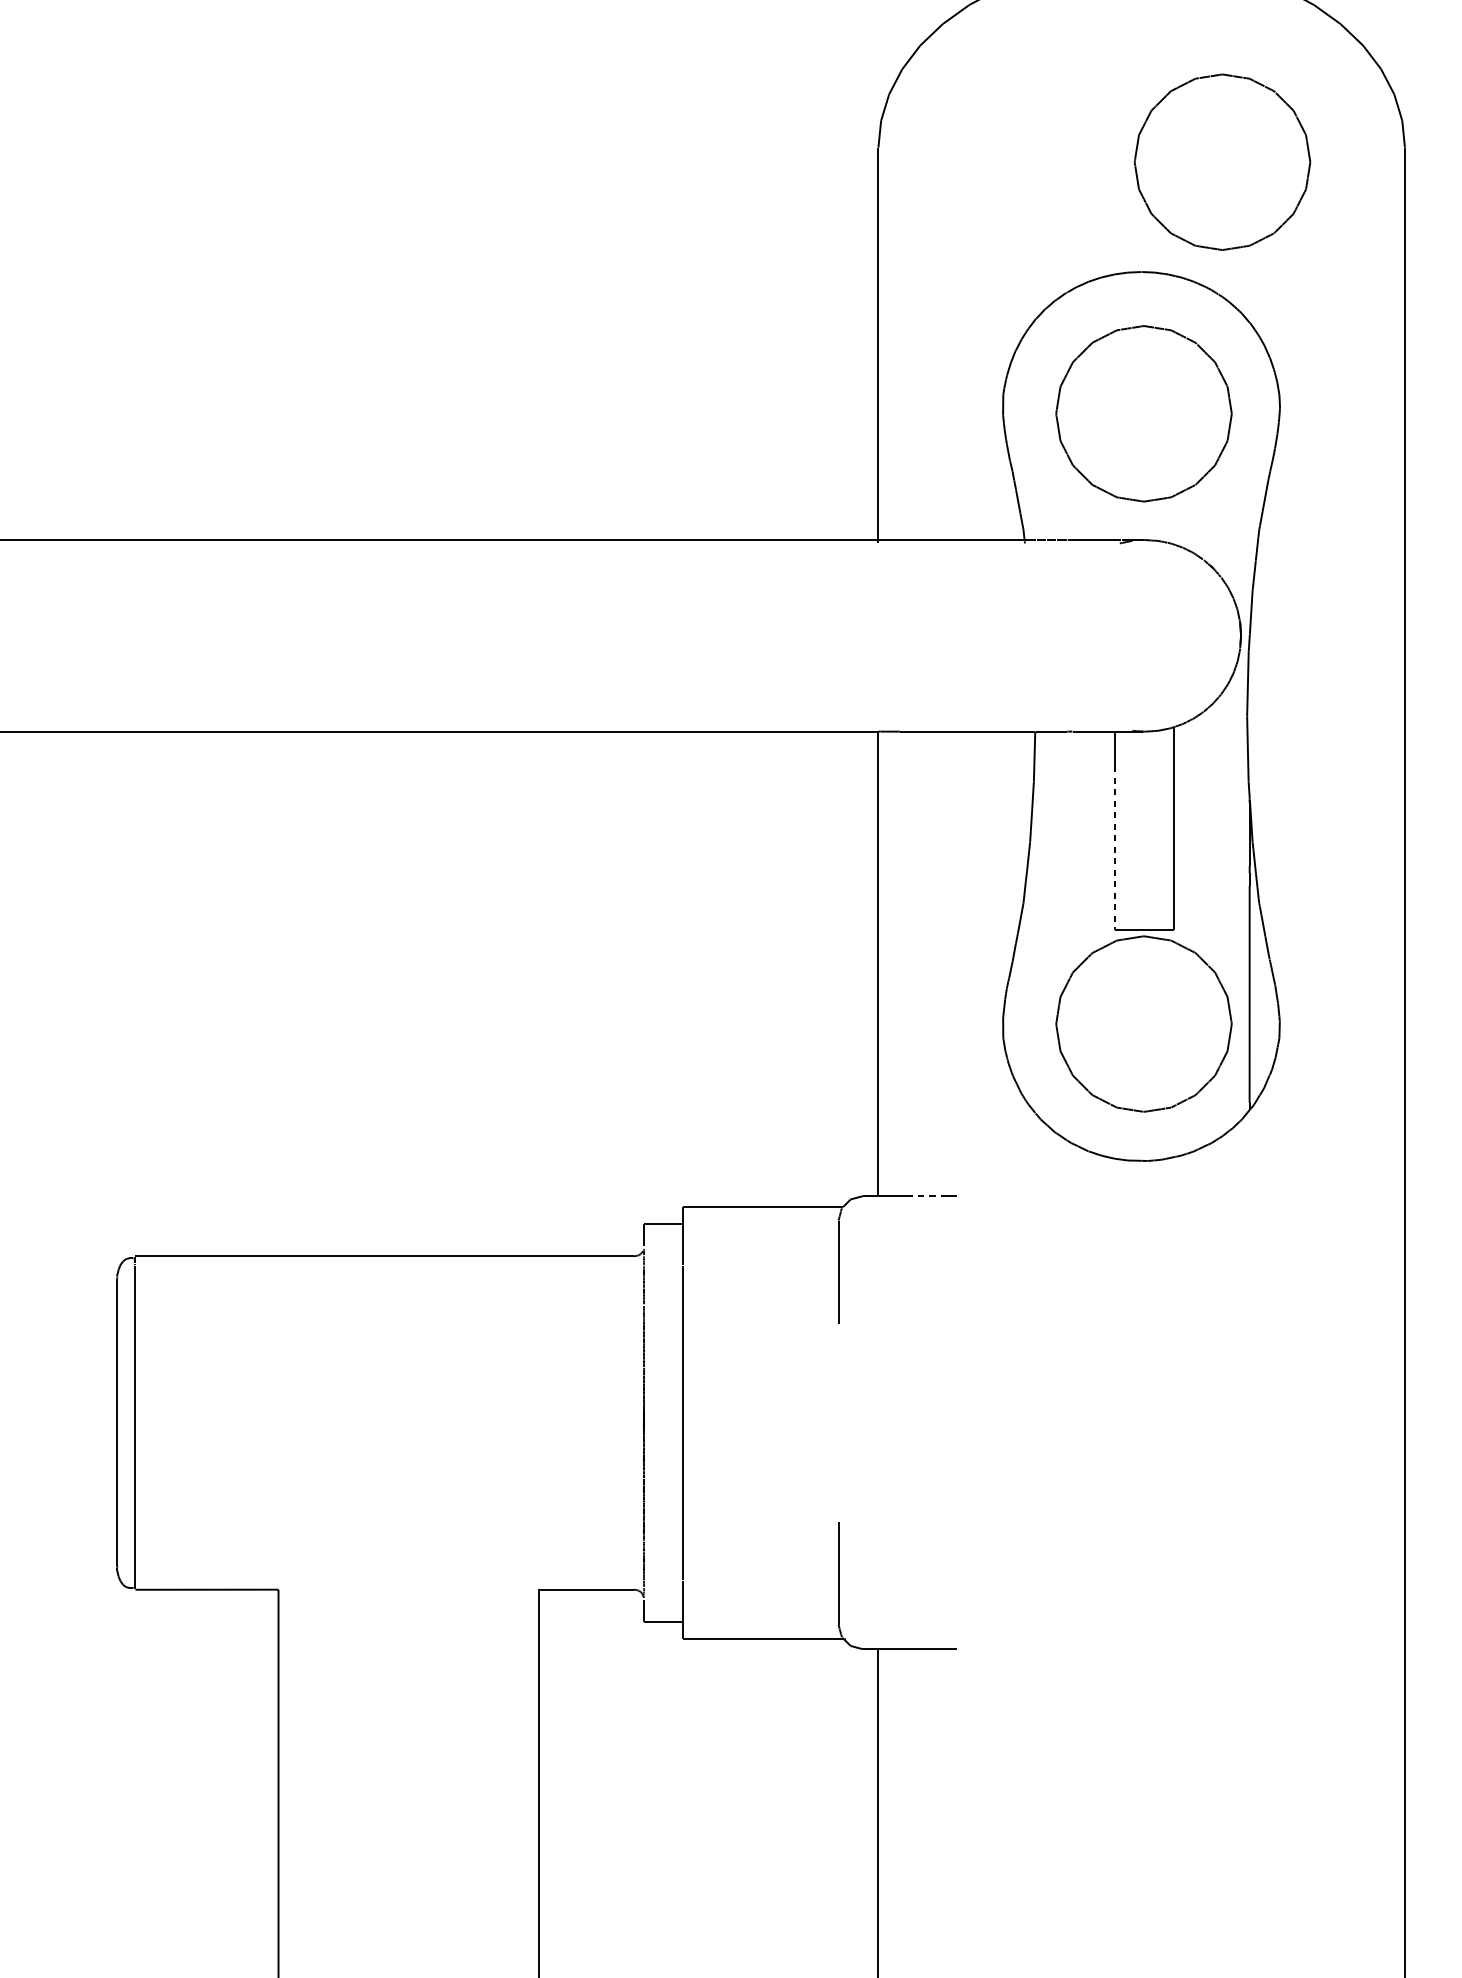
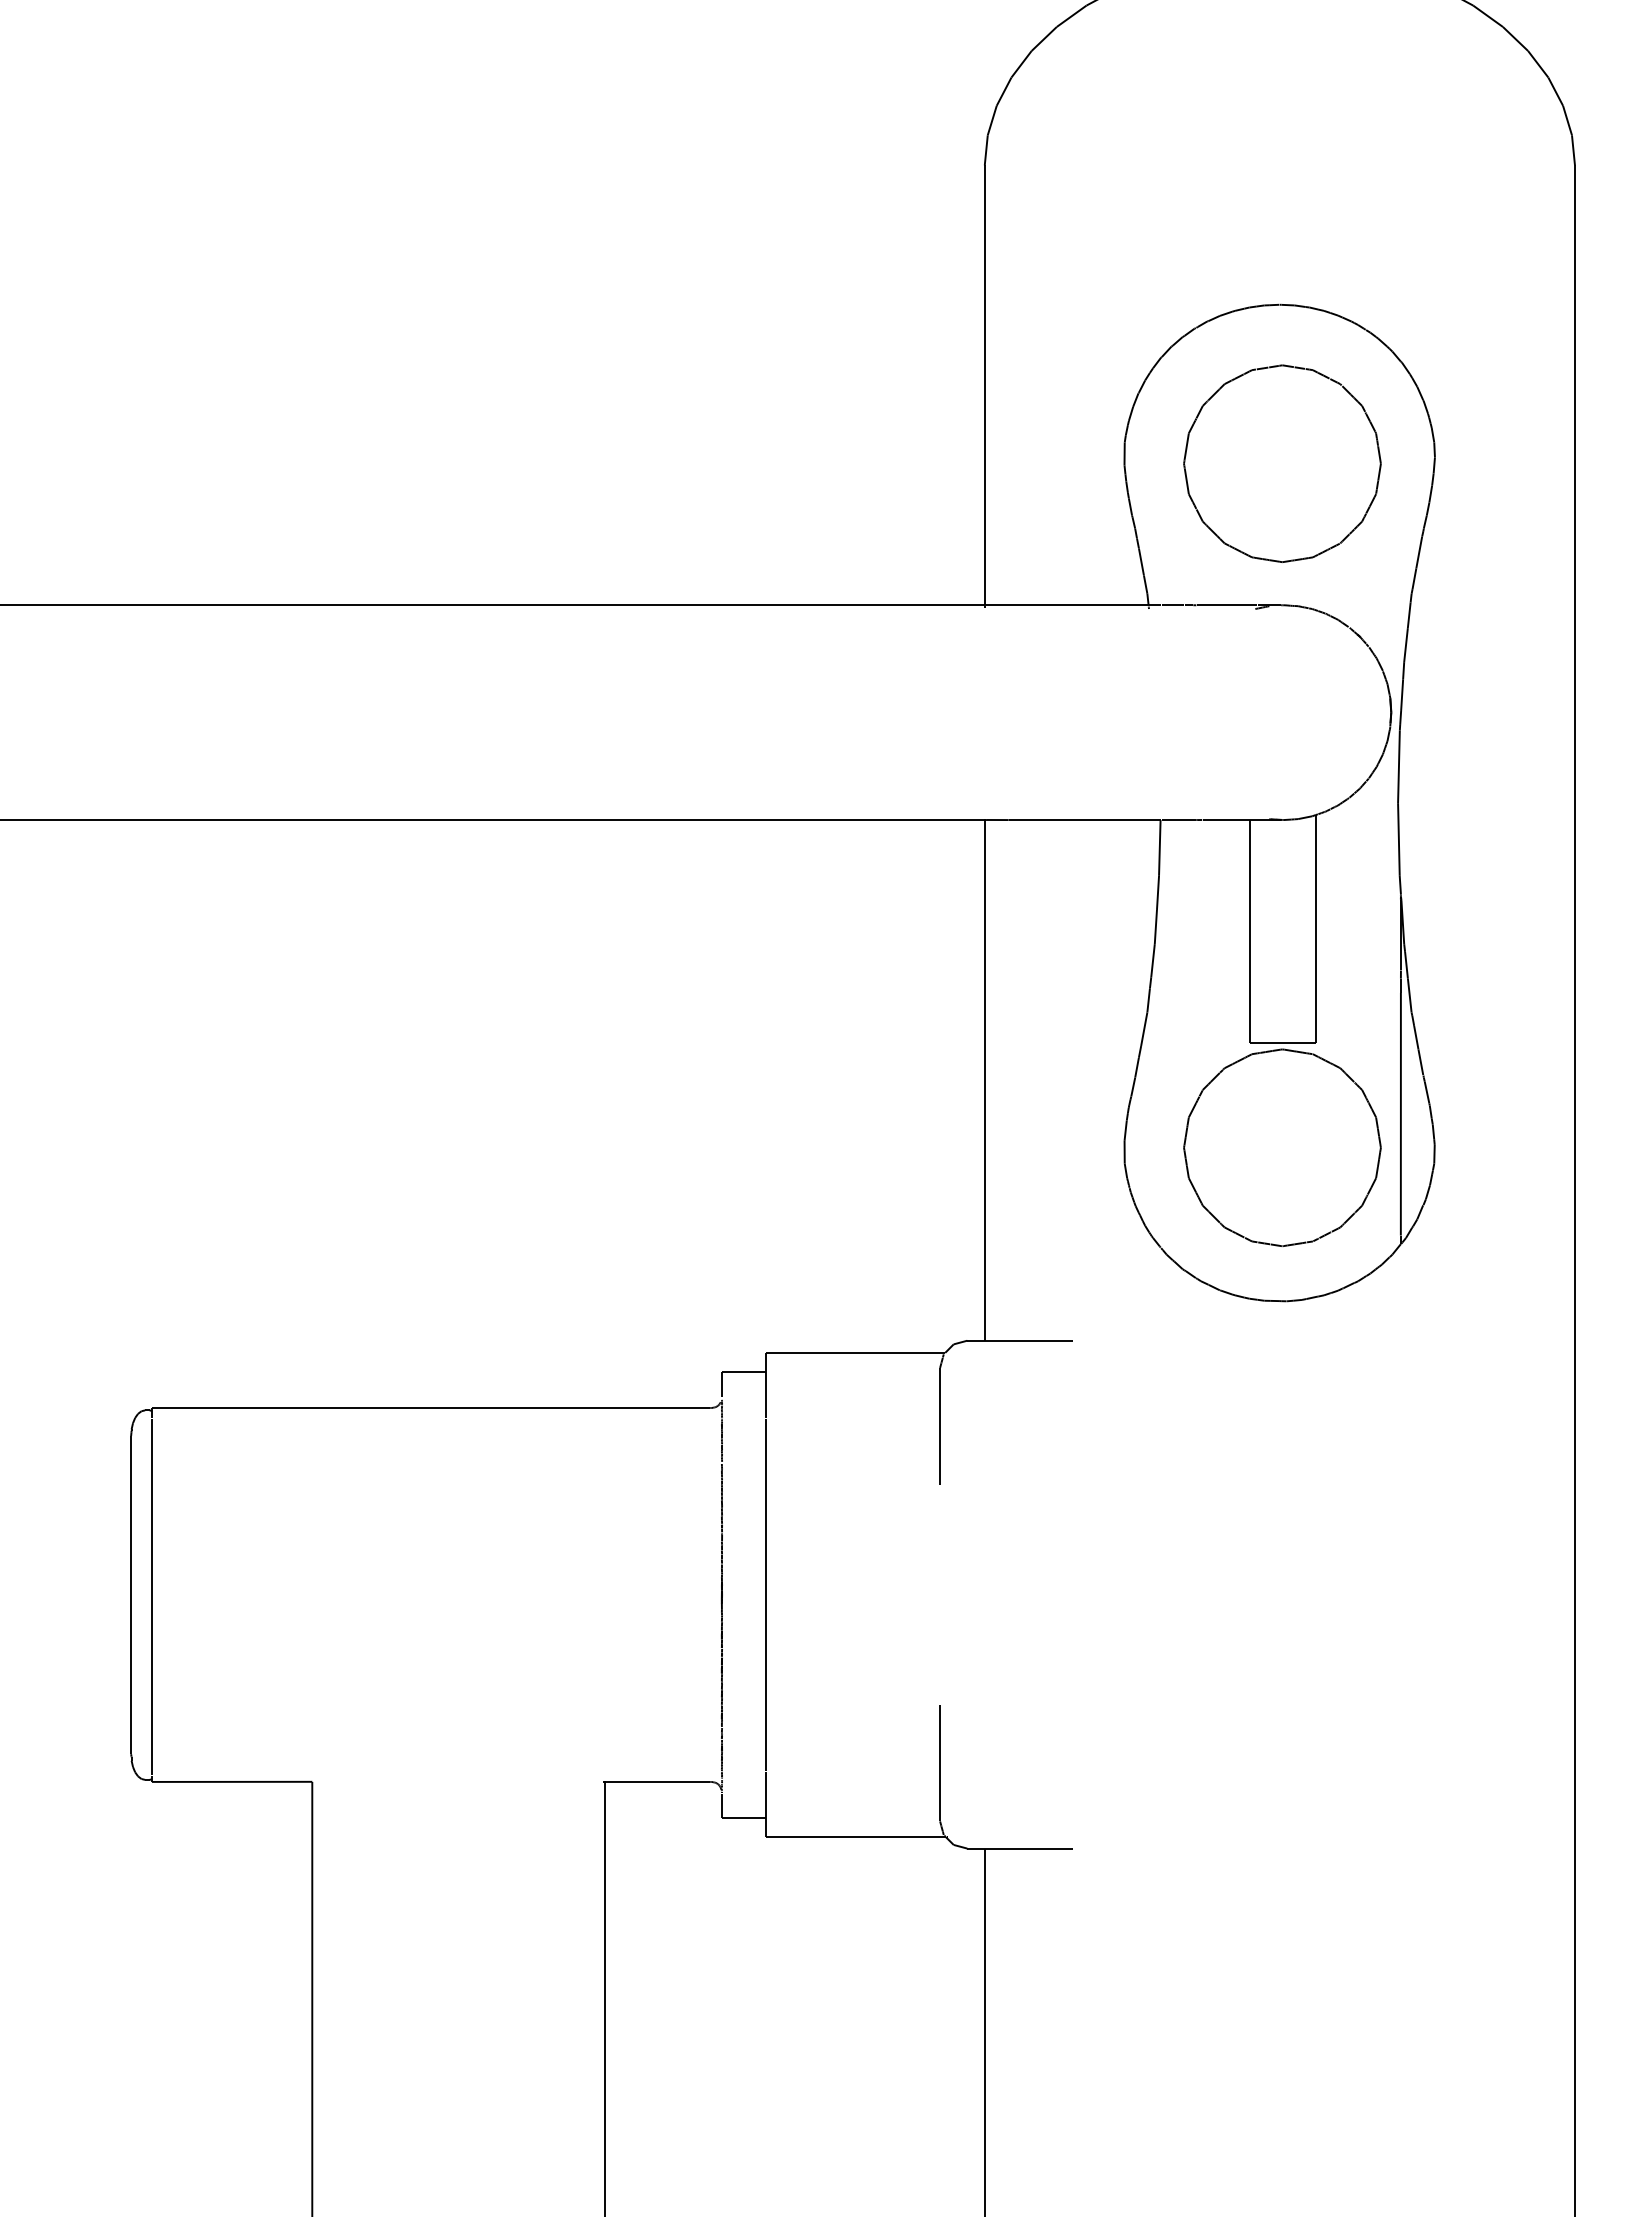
part: (1222, 162) -> (1370, 181), removed
line: (1114, 848) -> (1249, 950), dashed -> solid
line: (923, 1195) -> (1035, 1340), dashed -> solid

